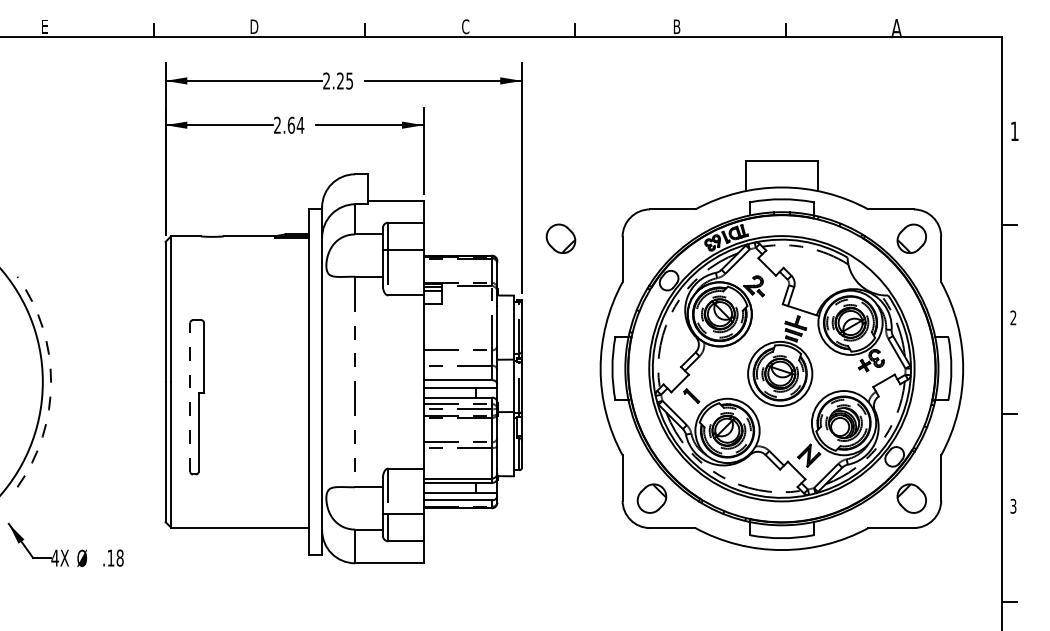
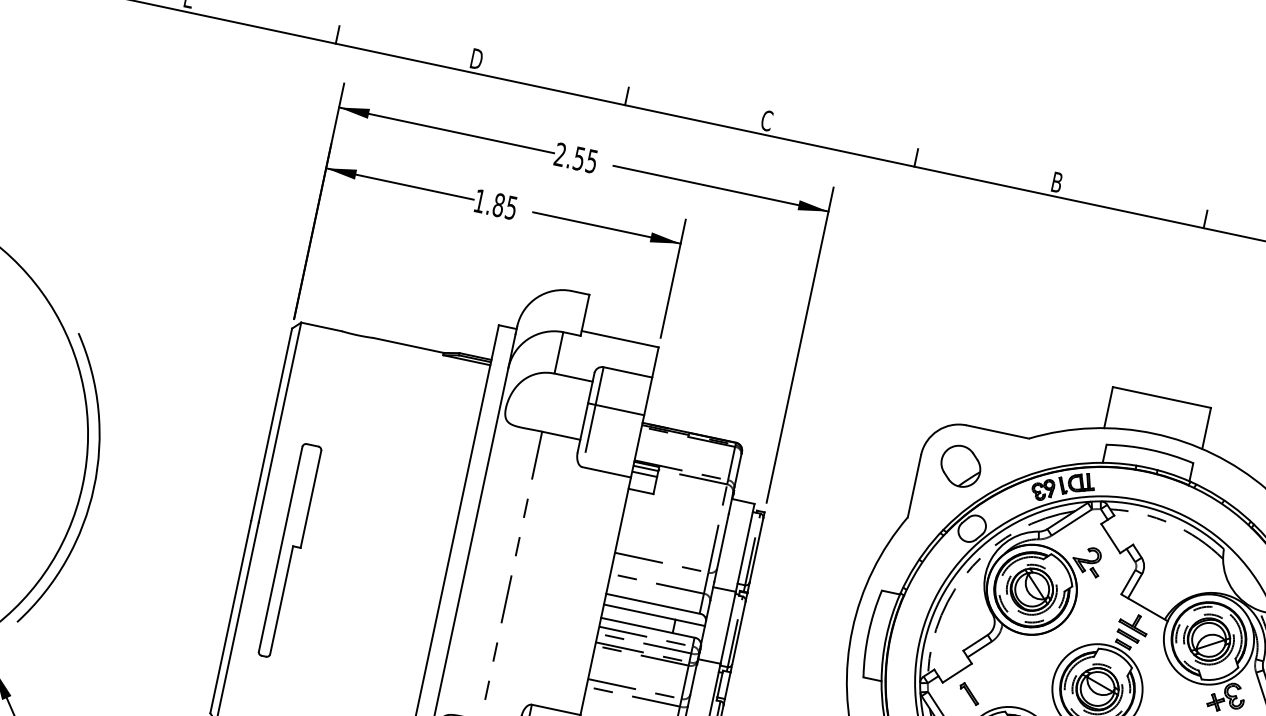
text: (340, 80) -> (579, 157), 2.25 -> 2.55
text: (289, 124) -> (496, 203), 2.64 -> 1.85
part: (560, 238) -> (960, 465), moved
arc: (51, 382) -> (94, 488), dashed -> solid
line: (190, 397) -> (280, 549), dashed -> solid

